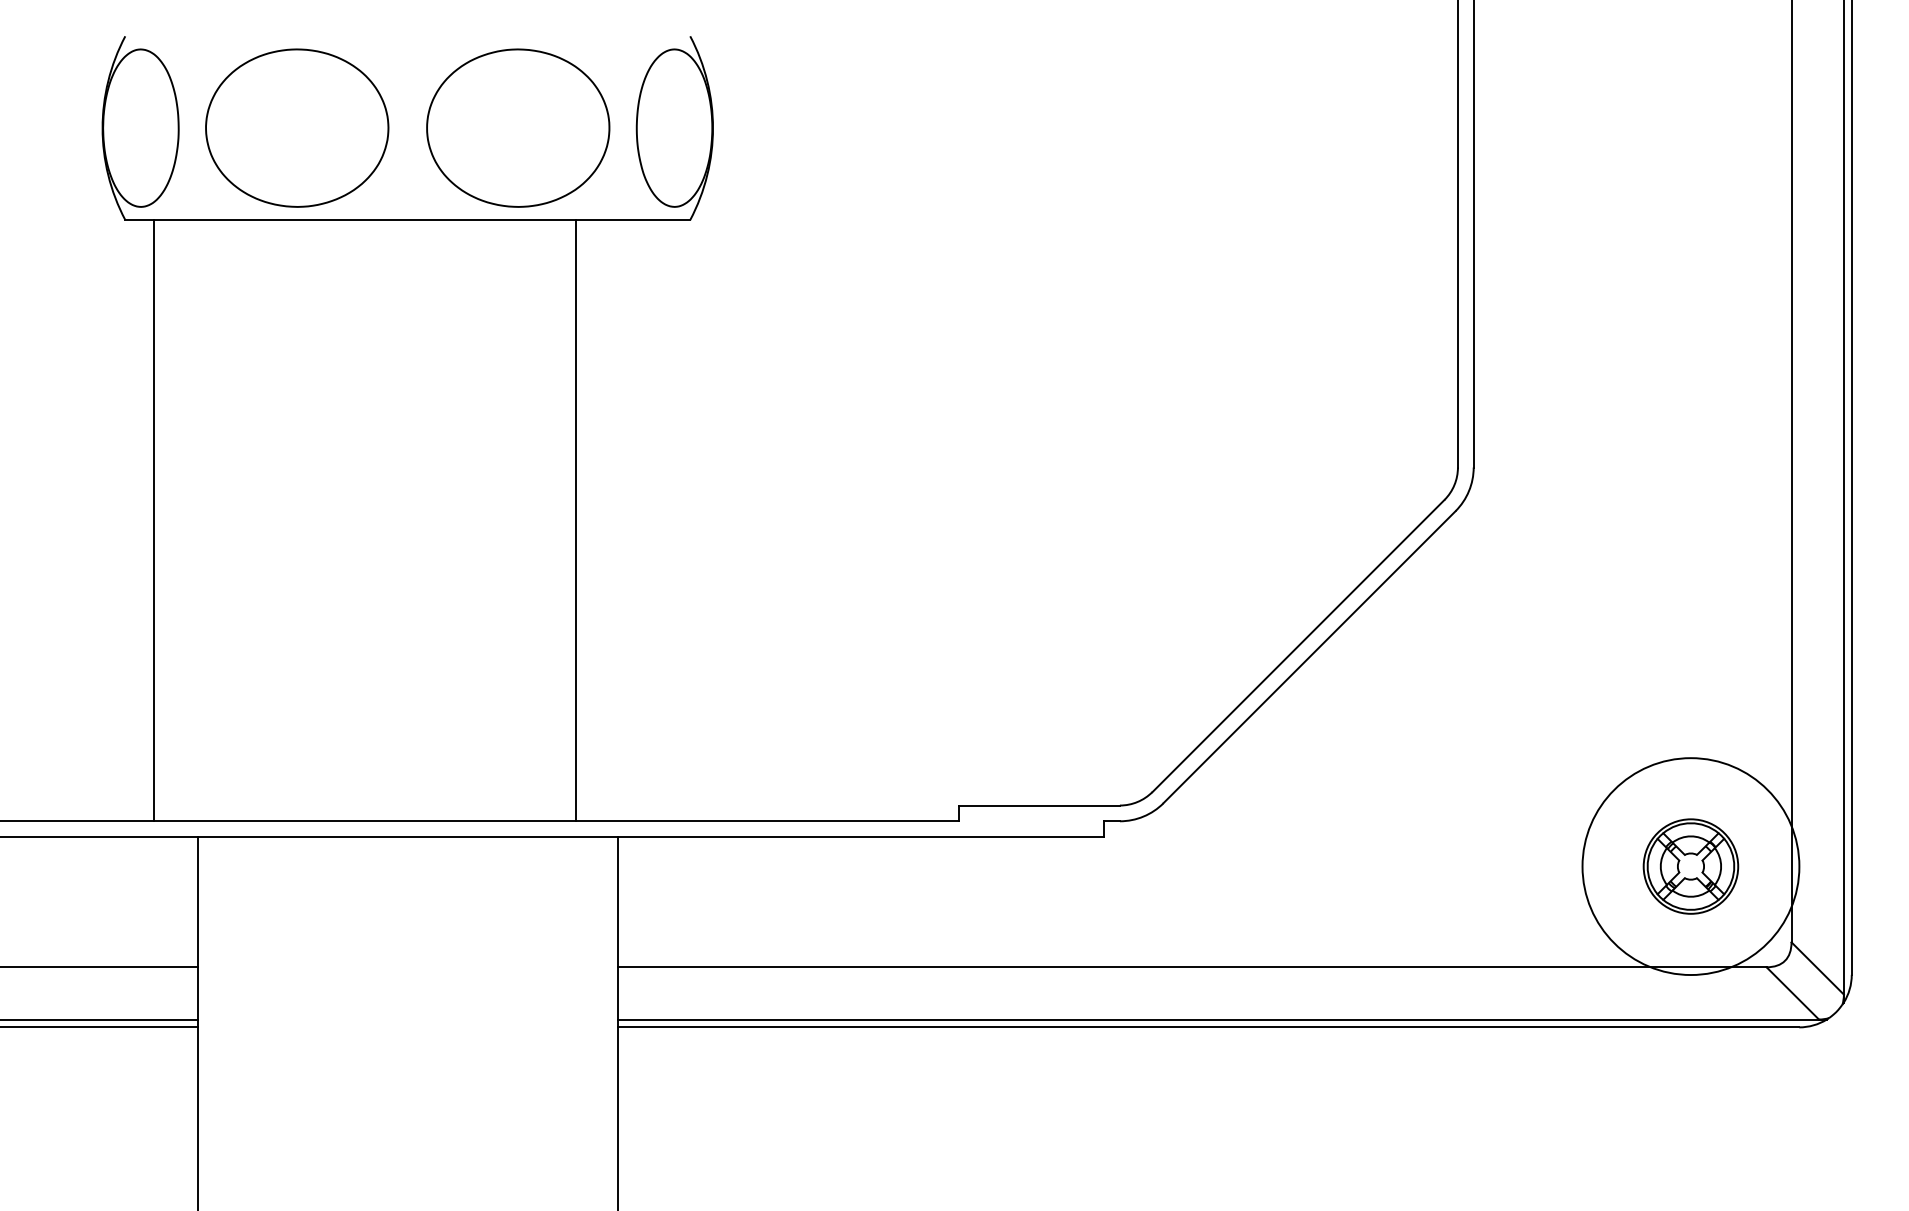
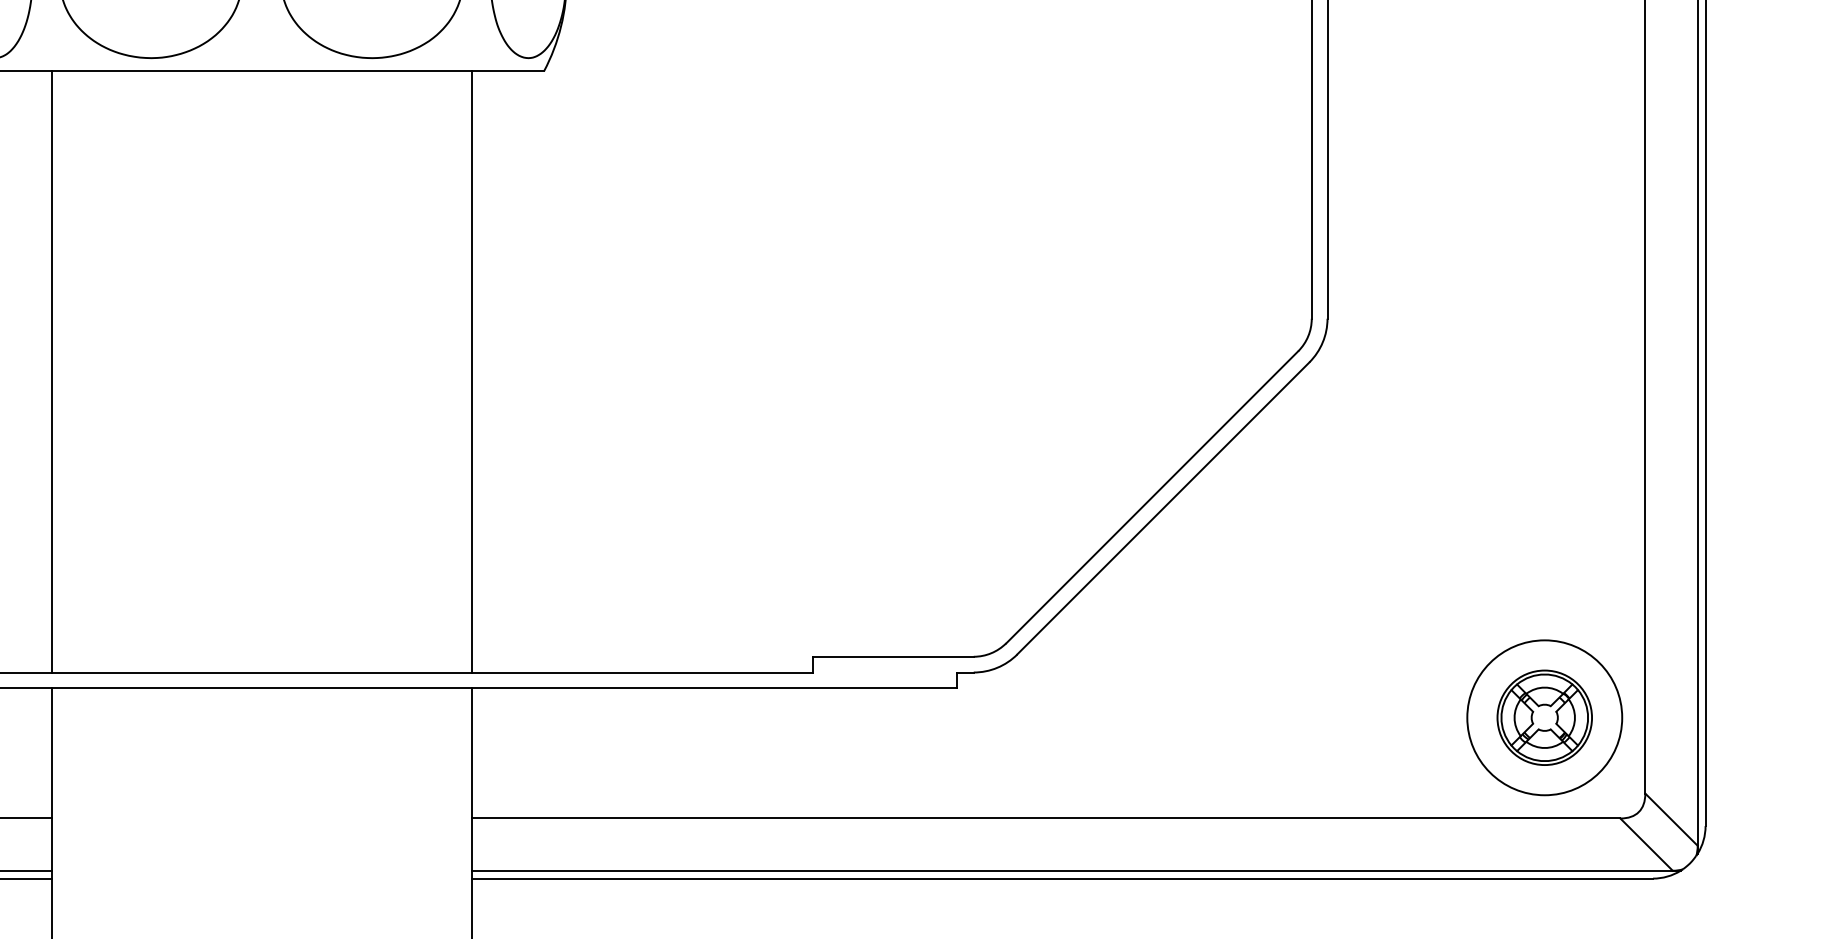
line: (153, 520) -> (51, 371), moved
line: (575, 520) -> (471, 371), moved
circle: (1690, 866) -> (1544, 717), size x0.71

